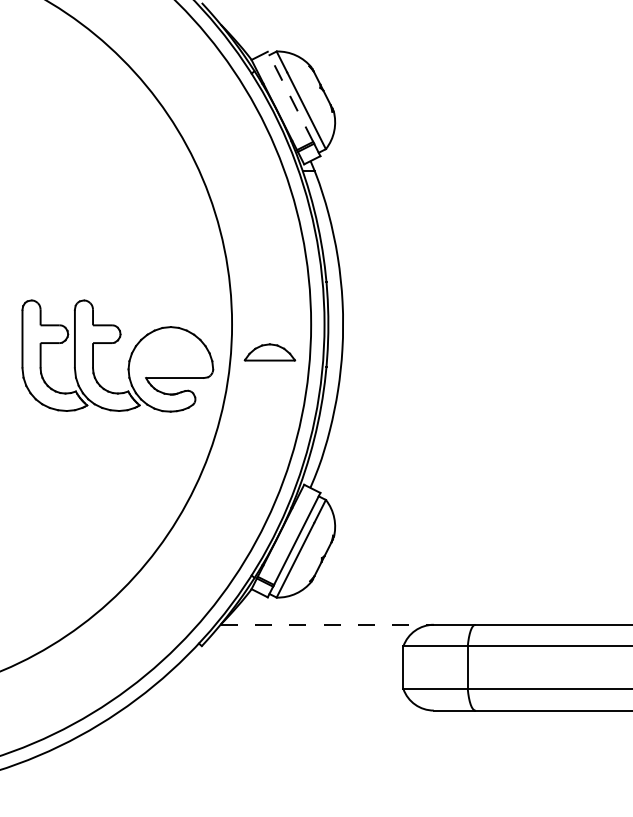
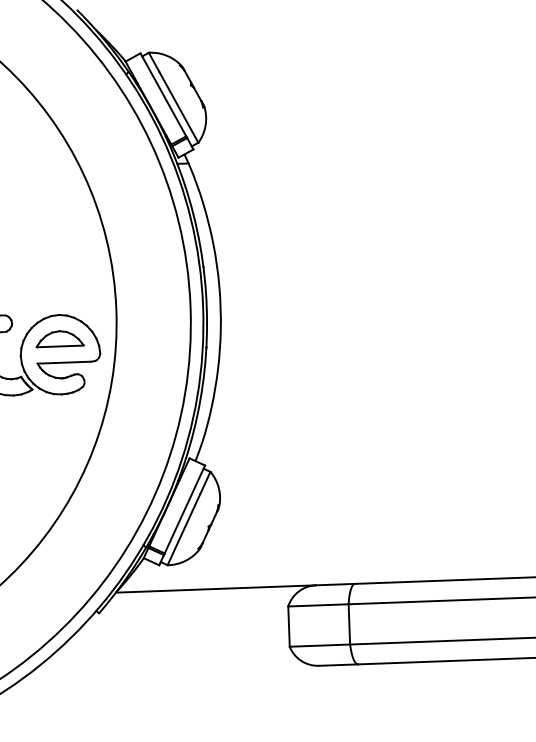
line: (290, 96) -> (163, 94), dashed -> solid
part: (269, 352) -> (59, 338), moved
line: (327, 624) -> (216, 588), dashed -> solid

